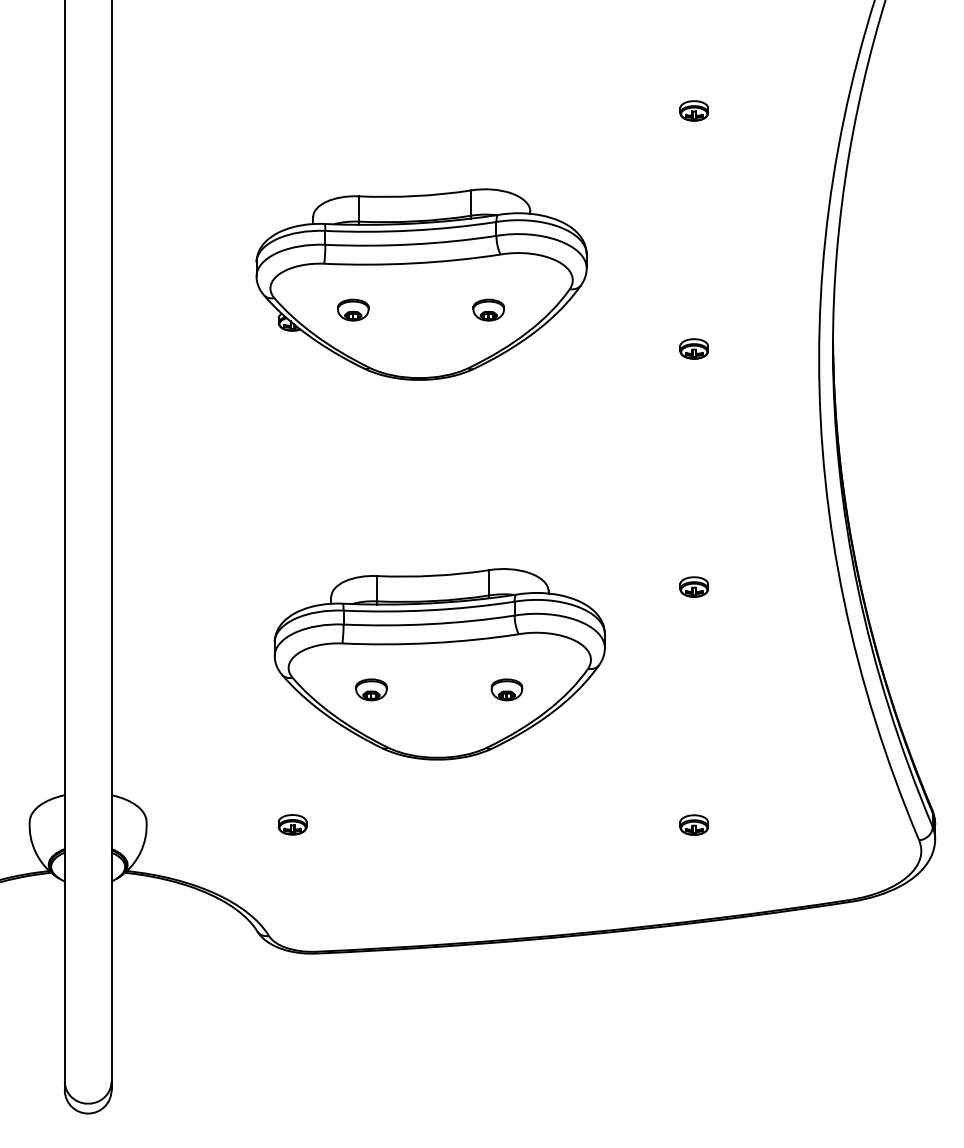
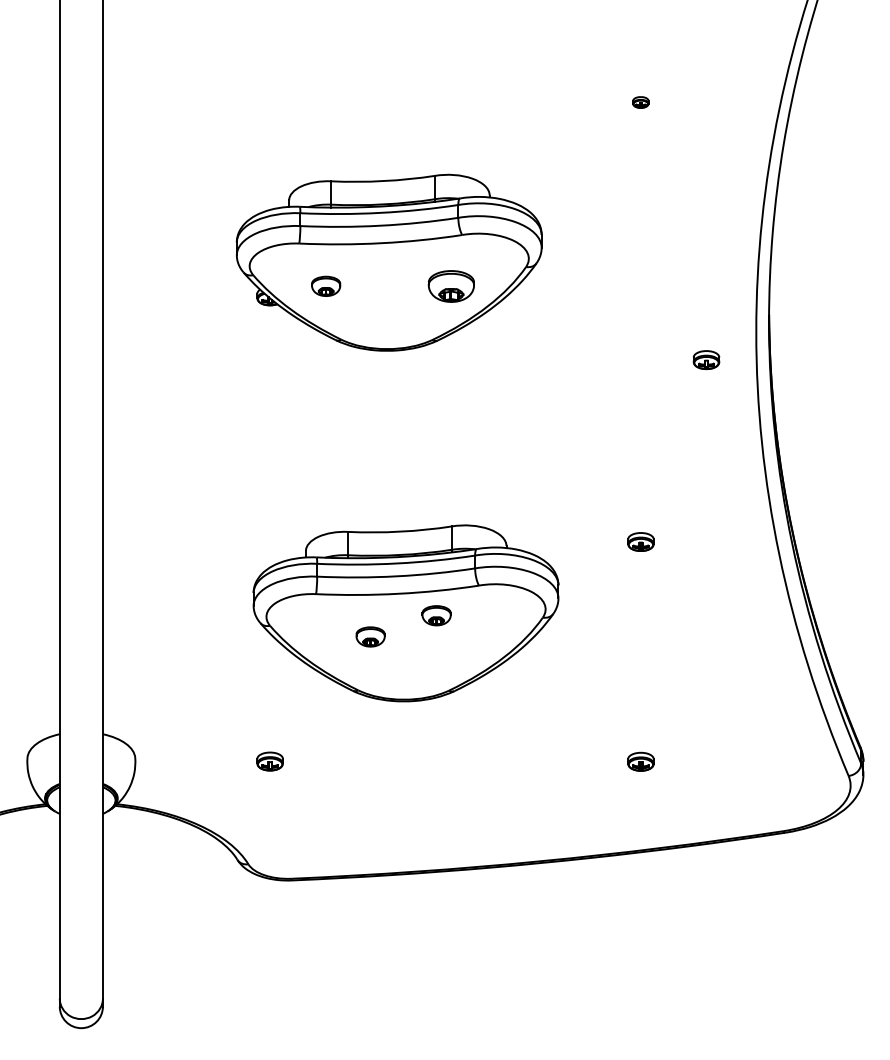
part: (693, 110) -> (640, 102), size x0.6
part: (488, 309) -> (451, 285), size x1.6
part: (693, 348) -> (705, 359), moved
part: (371, 689) -> (370, 636), moved
part: (506, 689) -> (436, 615), moved

